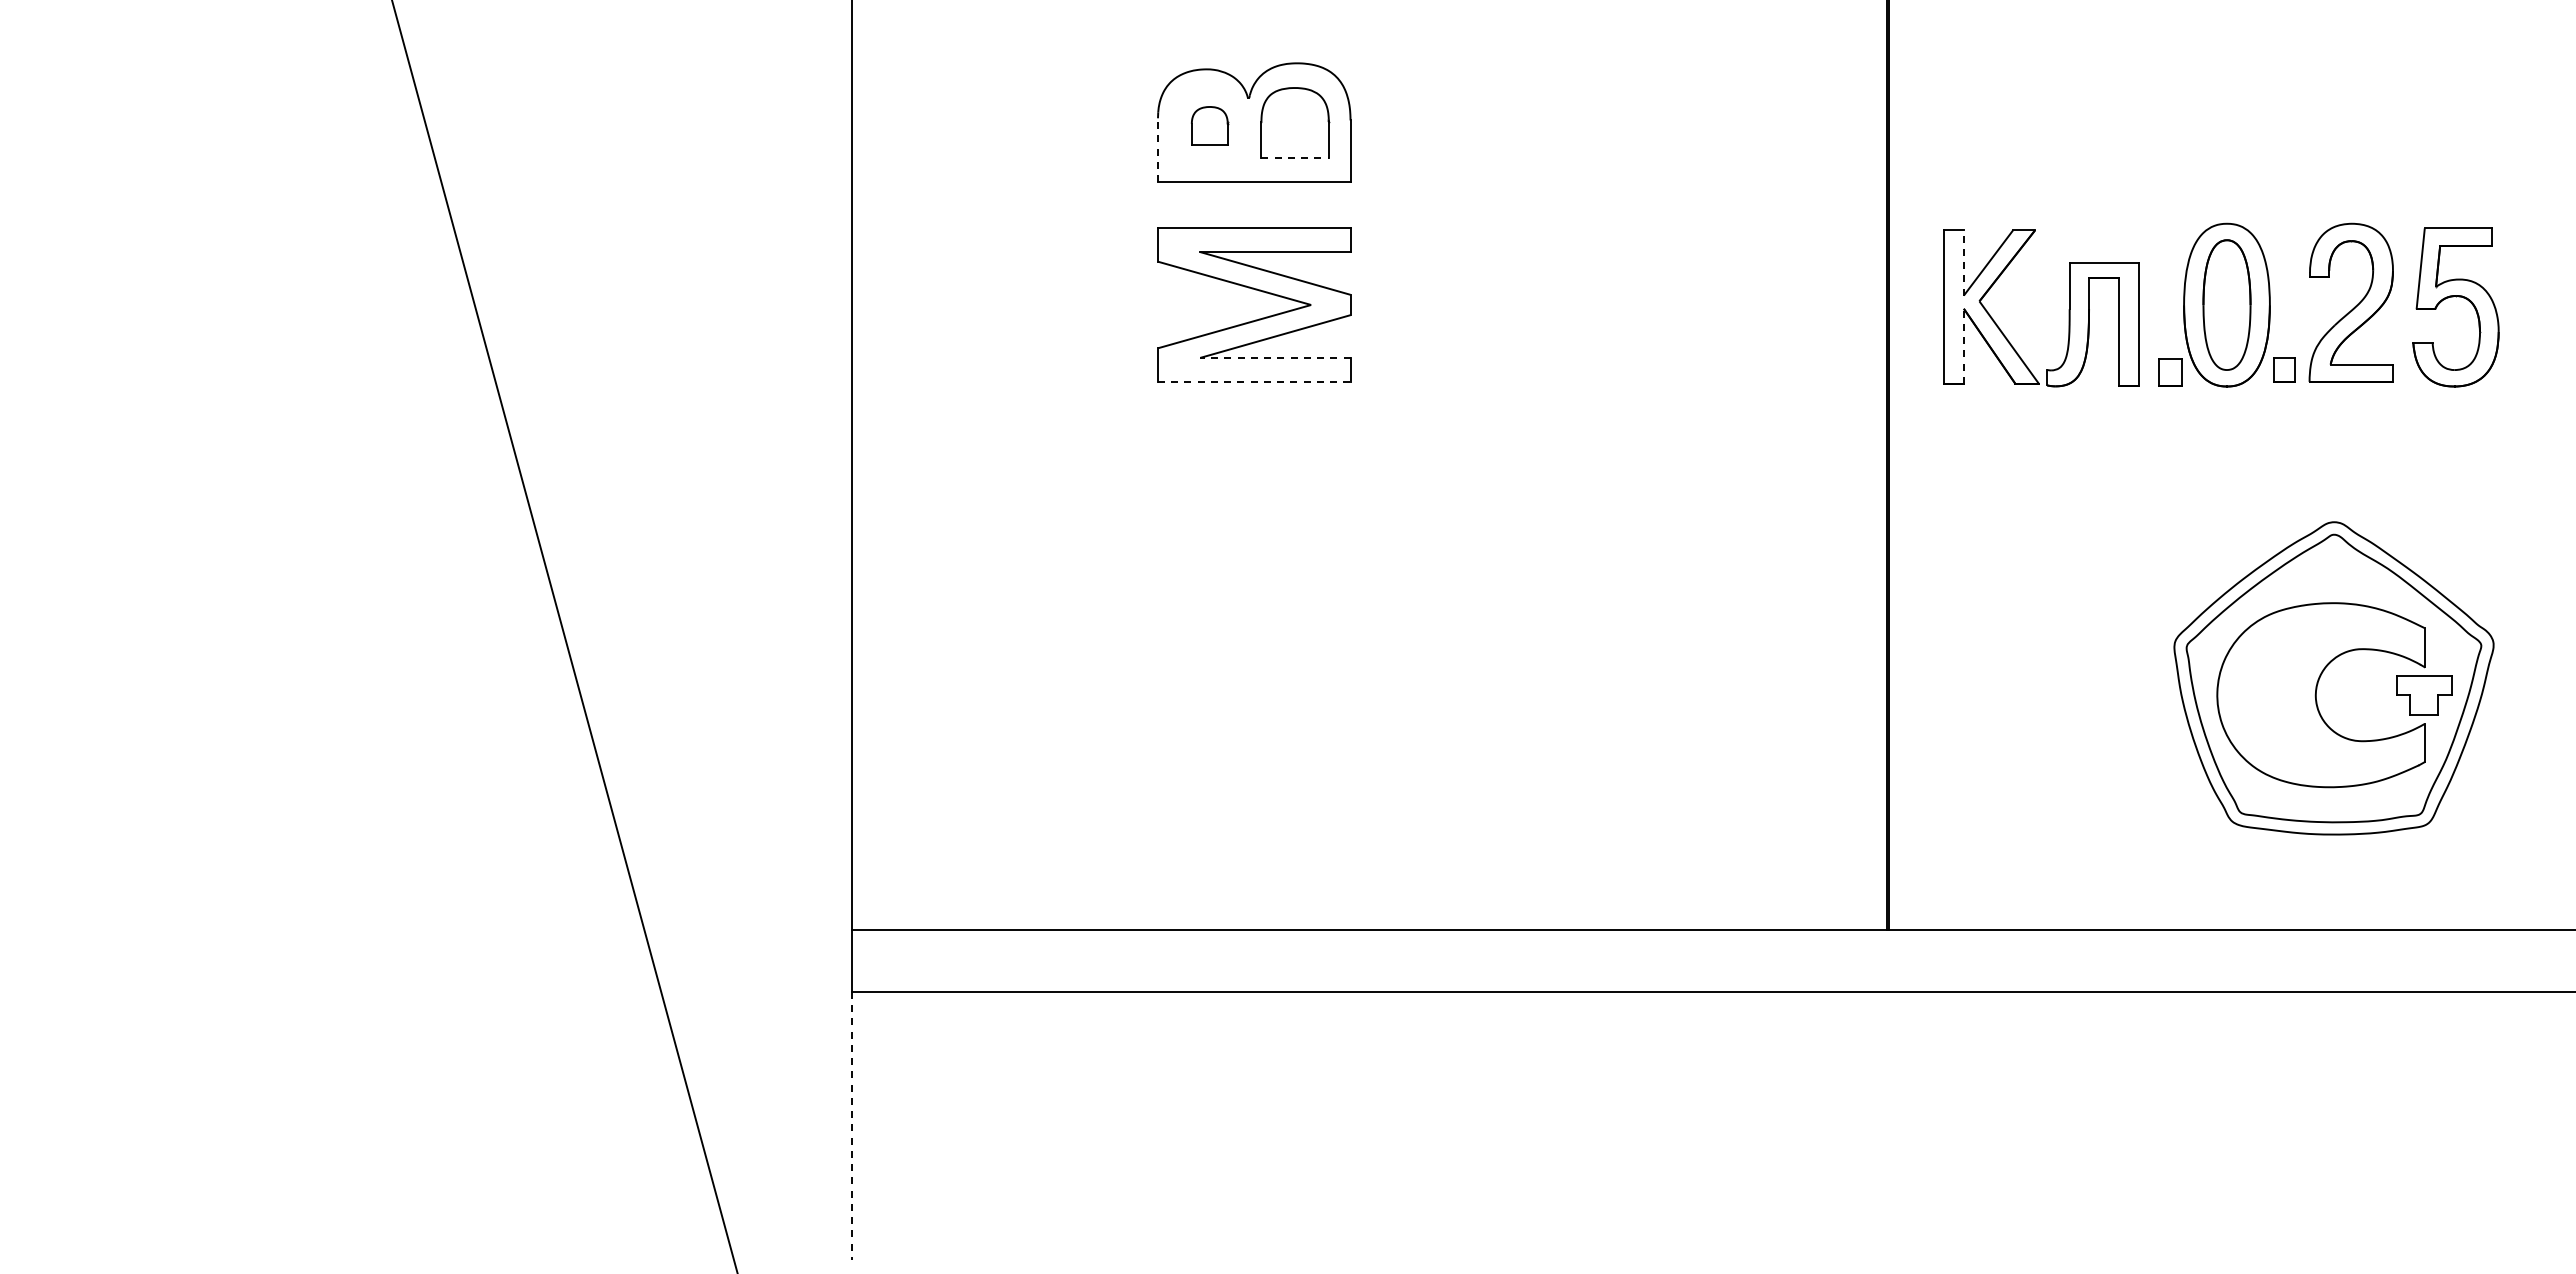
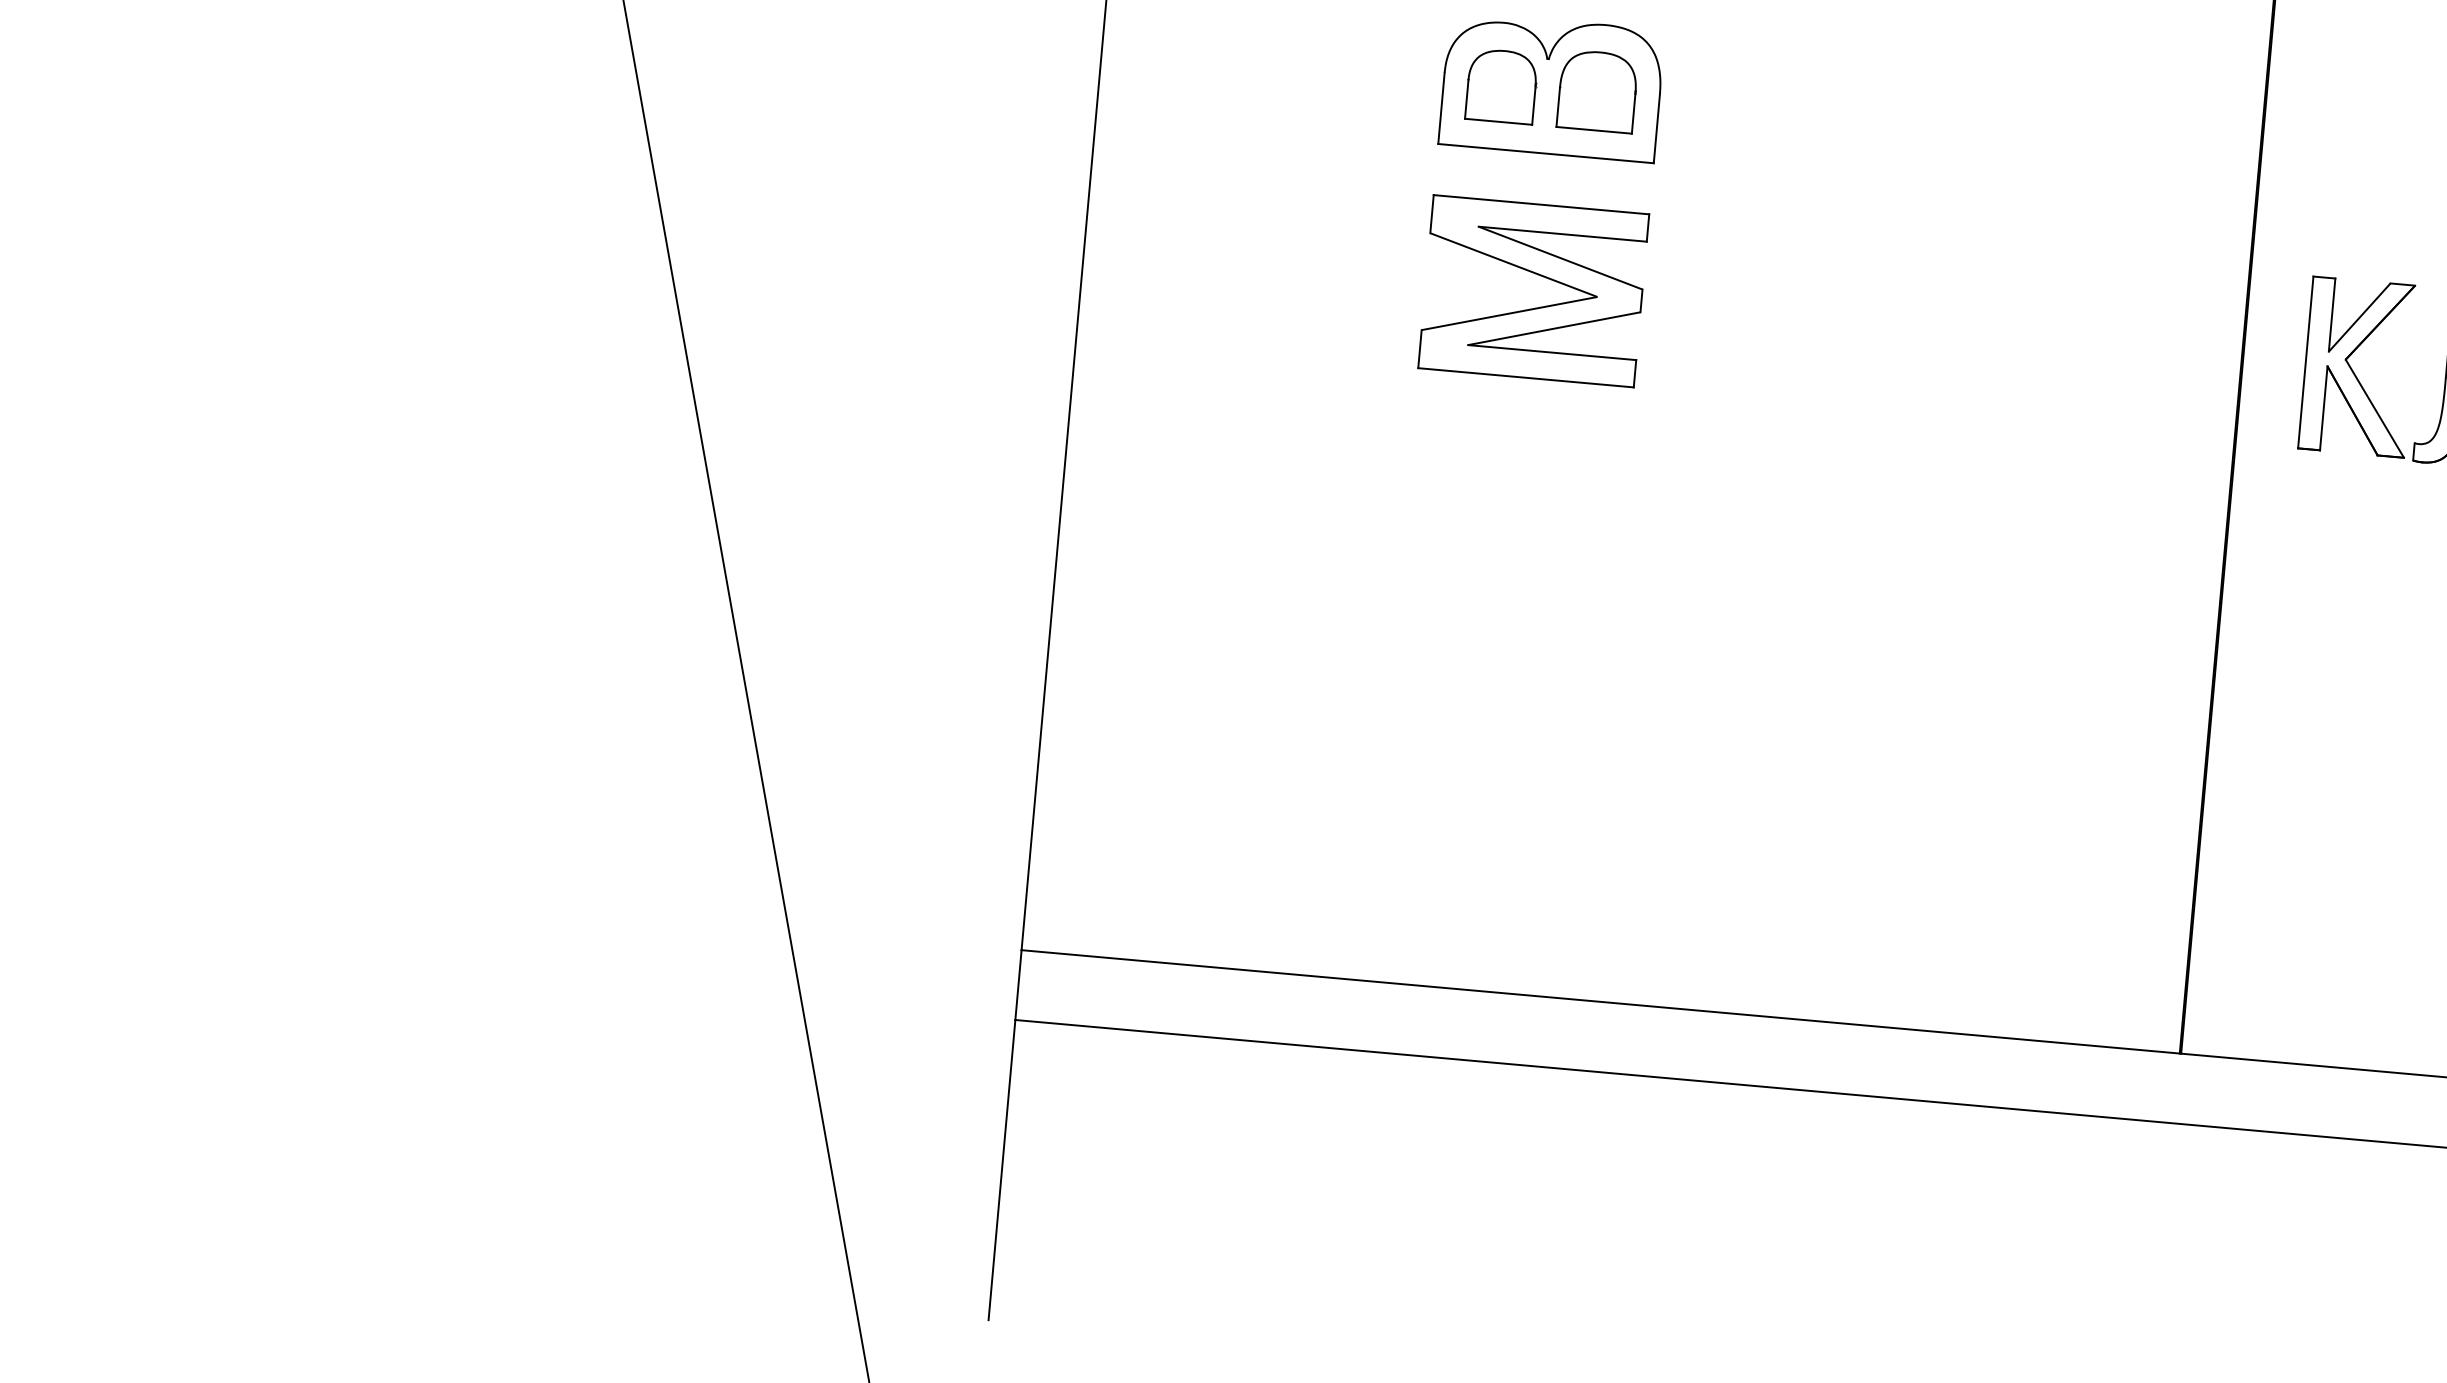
part: (1209, 125) -> (1501, 85), size x1.67
line: (1157, 150) -> (1440, 108), dashed -> solid
line: (1295, 157) -> (1594, 130), dashed -> solid
line: (1963, 262) -> (2331, 314), dashed -> solid
line: (1963, 345) -> (2323, 407), dashed -> solid
line: (1274, 357) -> (1551, 352), dashed -> solid
line: (1254, 382) -> (1526, 378), dashed -> solid
line: (852, 1126) -> (1002, 1170), dashed -> solid

